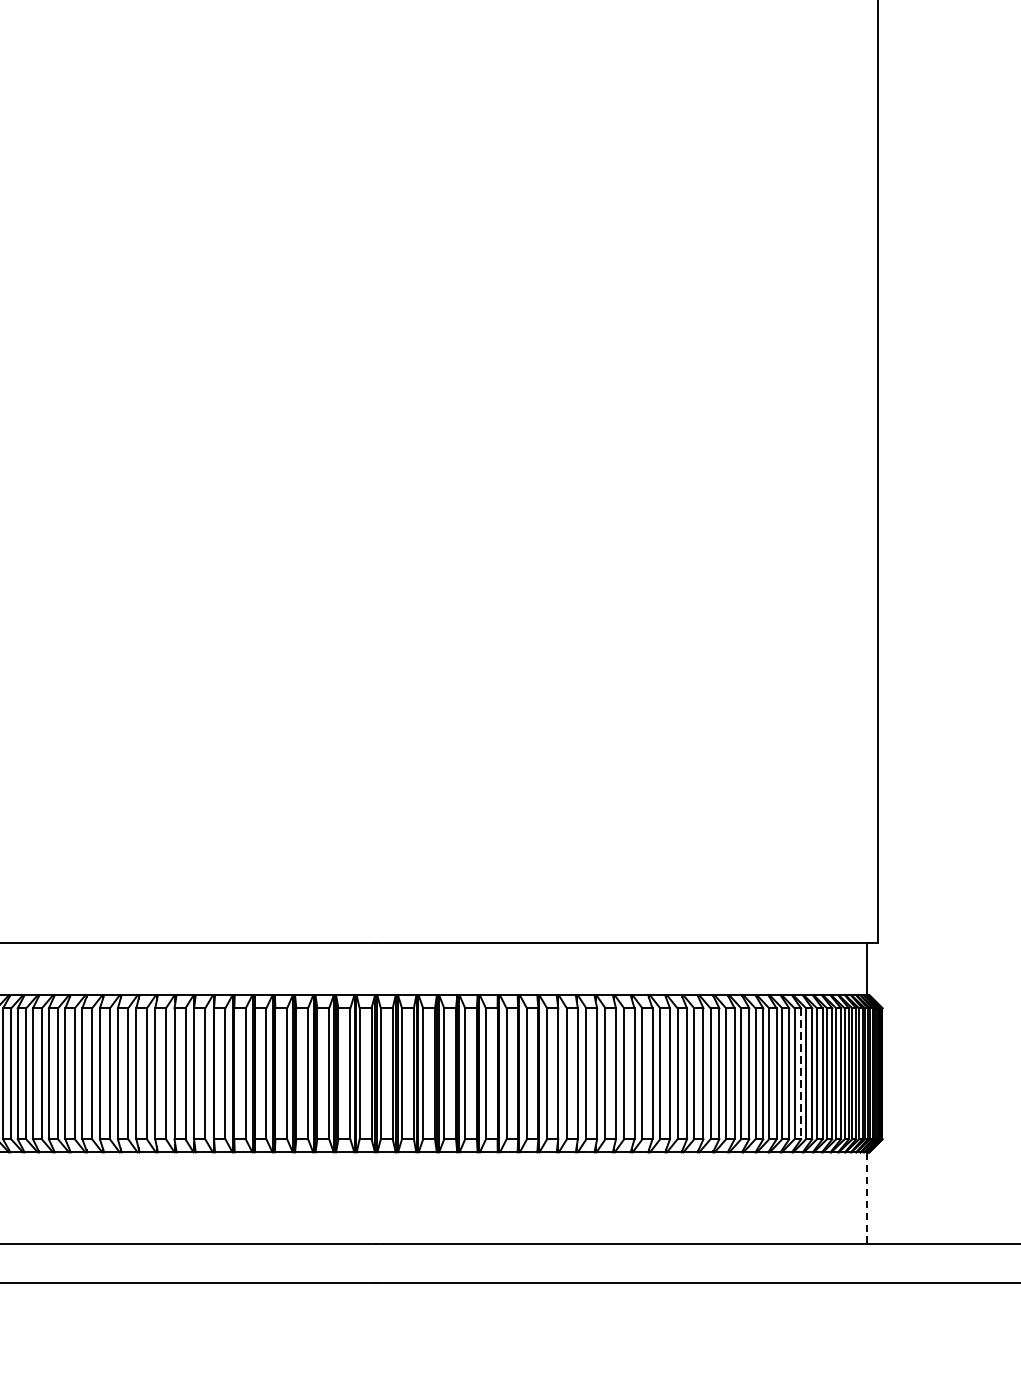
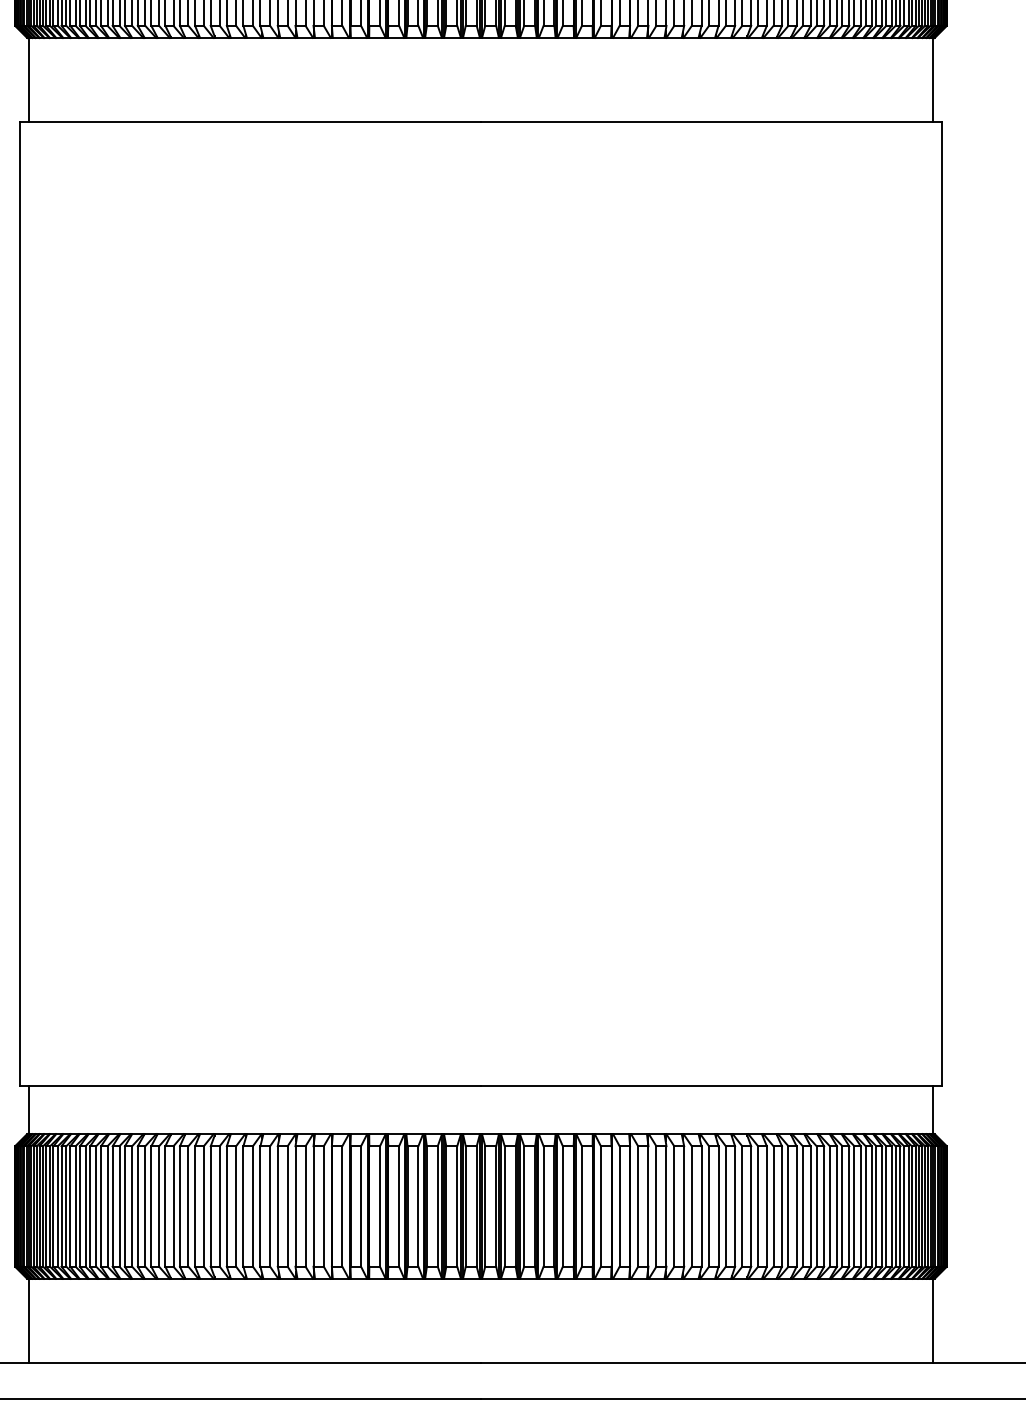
line: (800, 1073) -> (871, 1206), dashed -> solid
line: (867, 1197) -> (932, 1320), dashed -> solid

